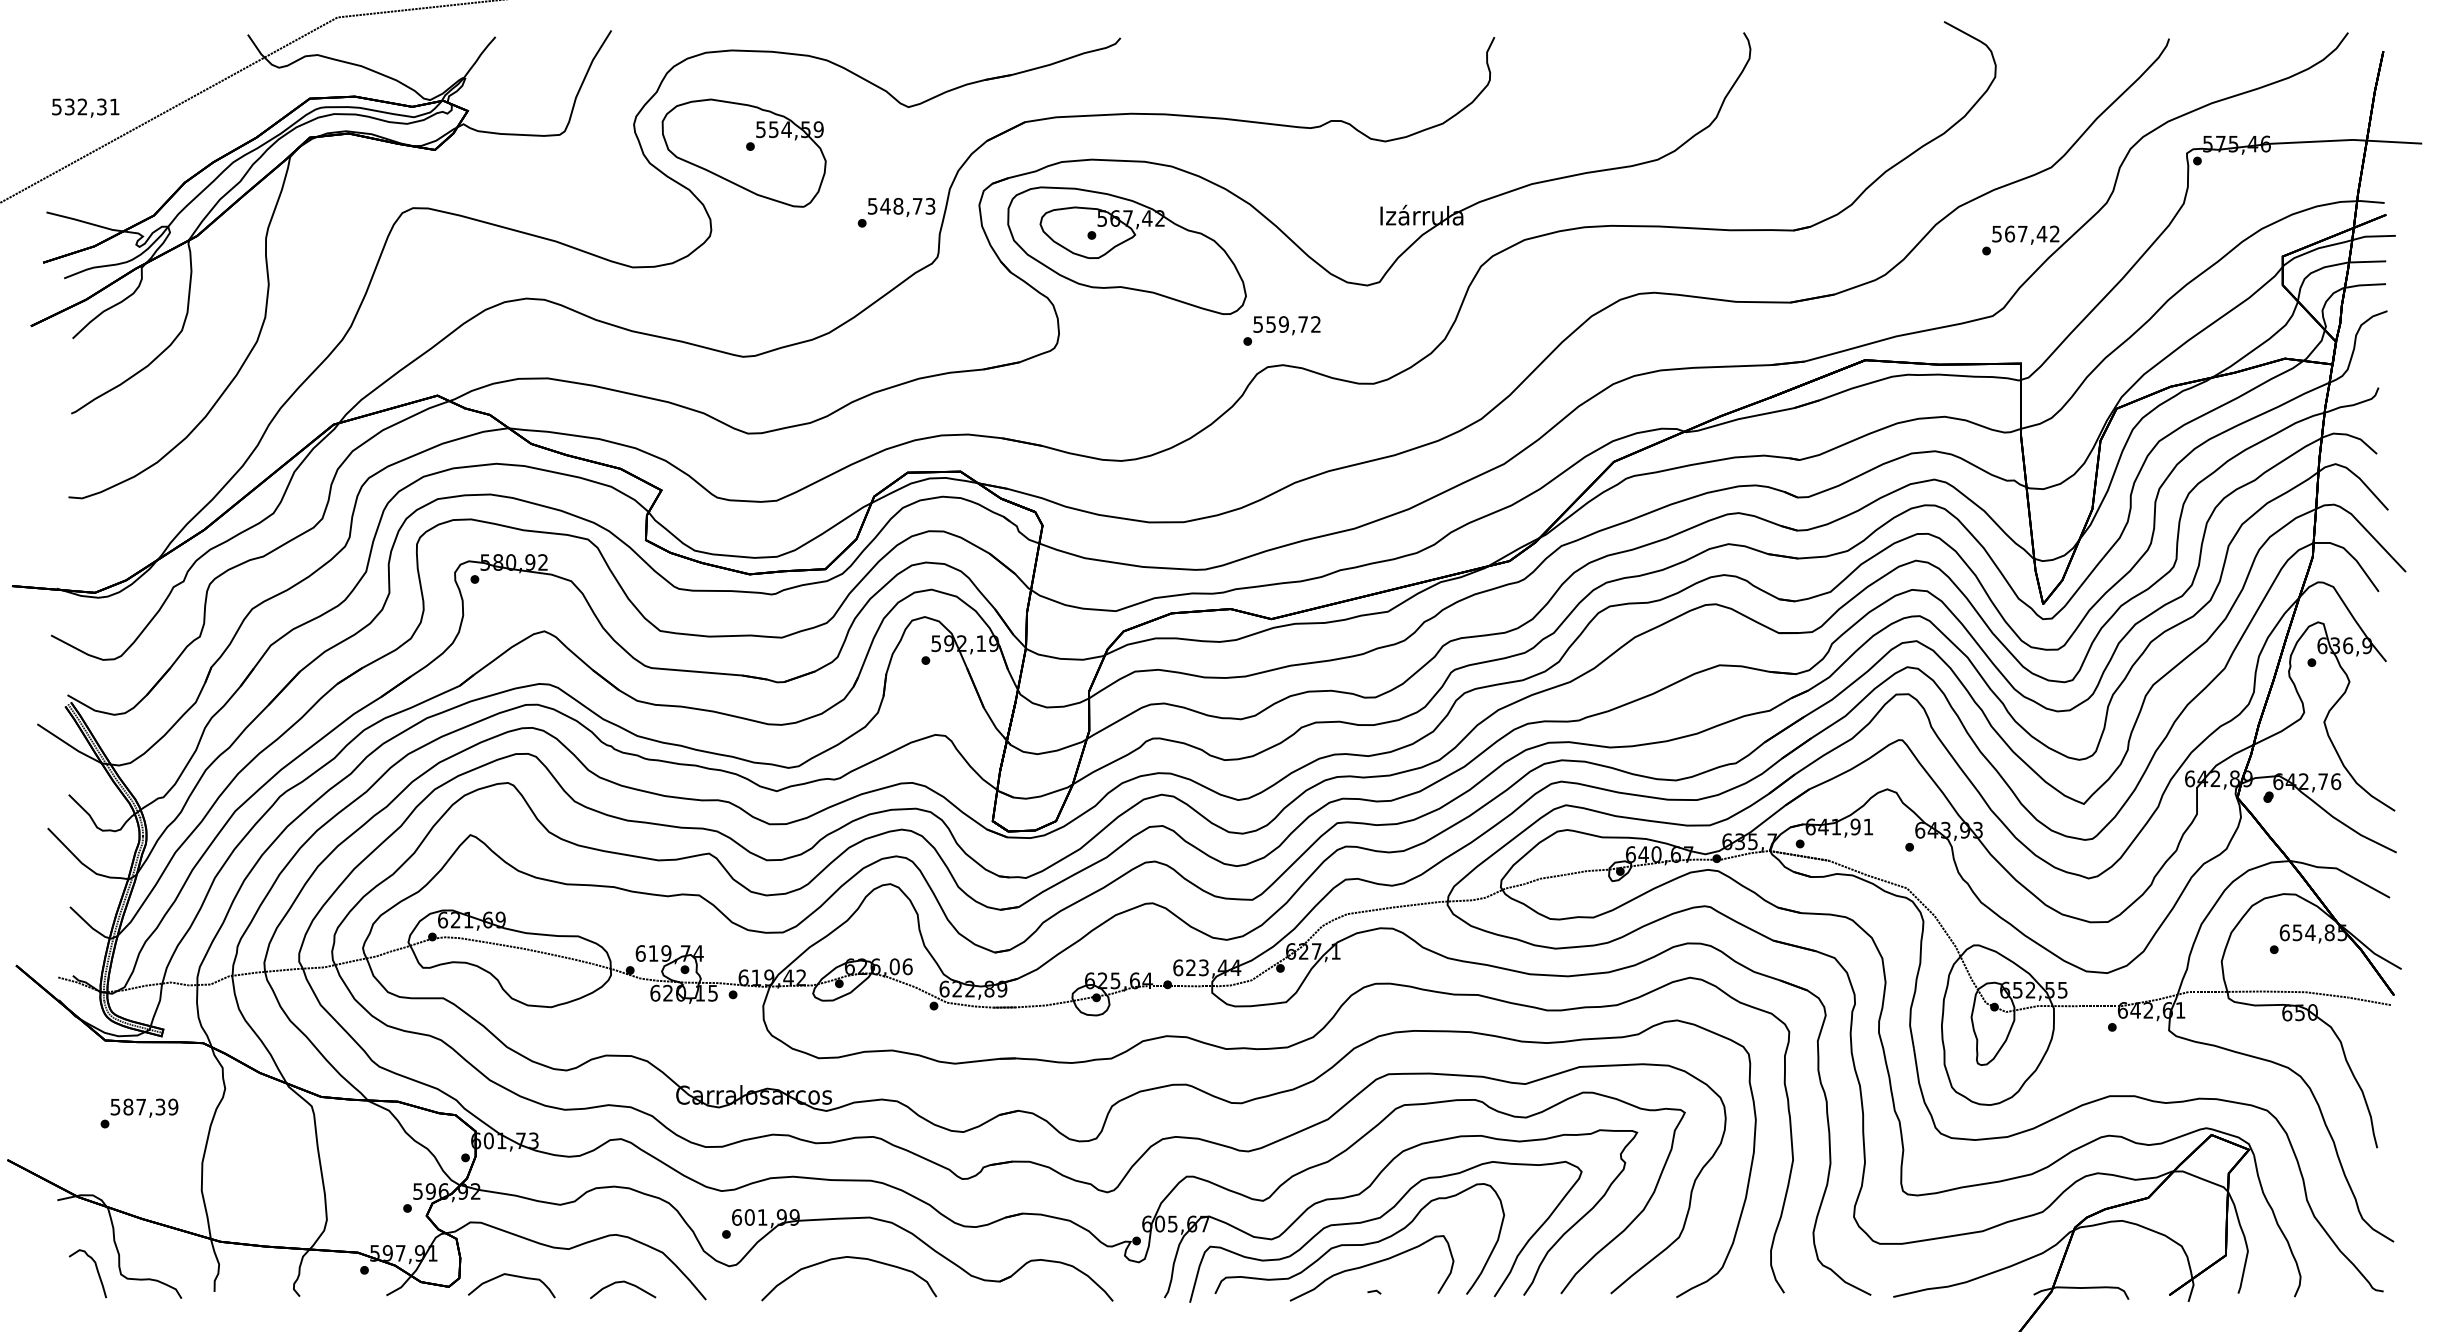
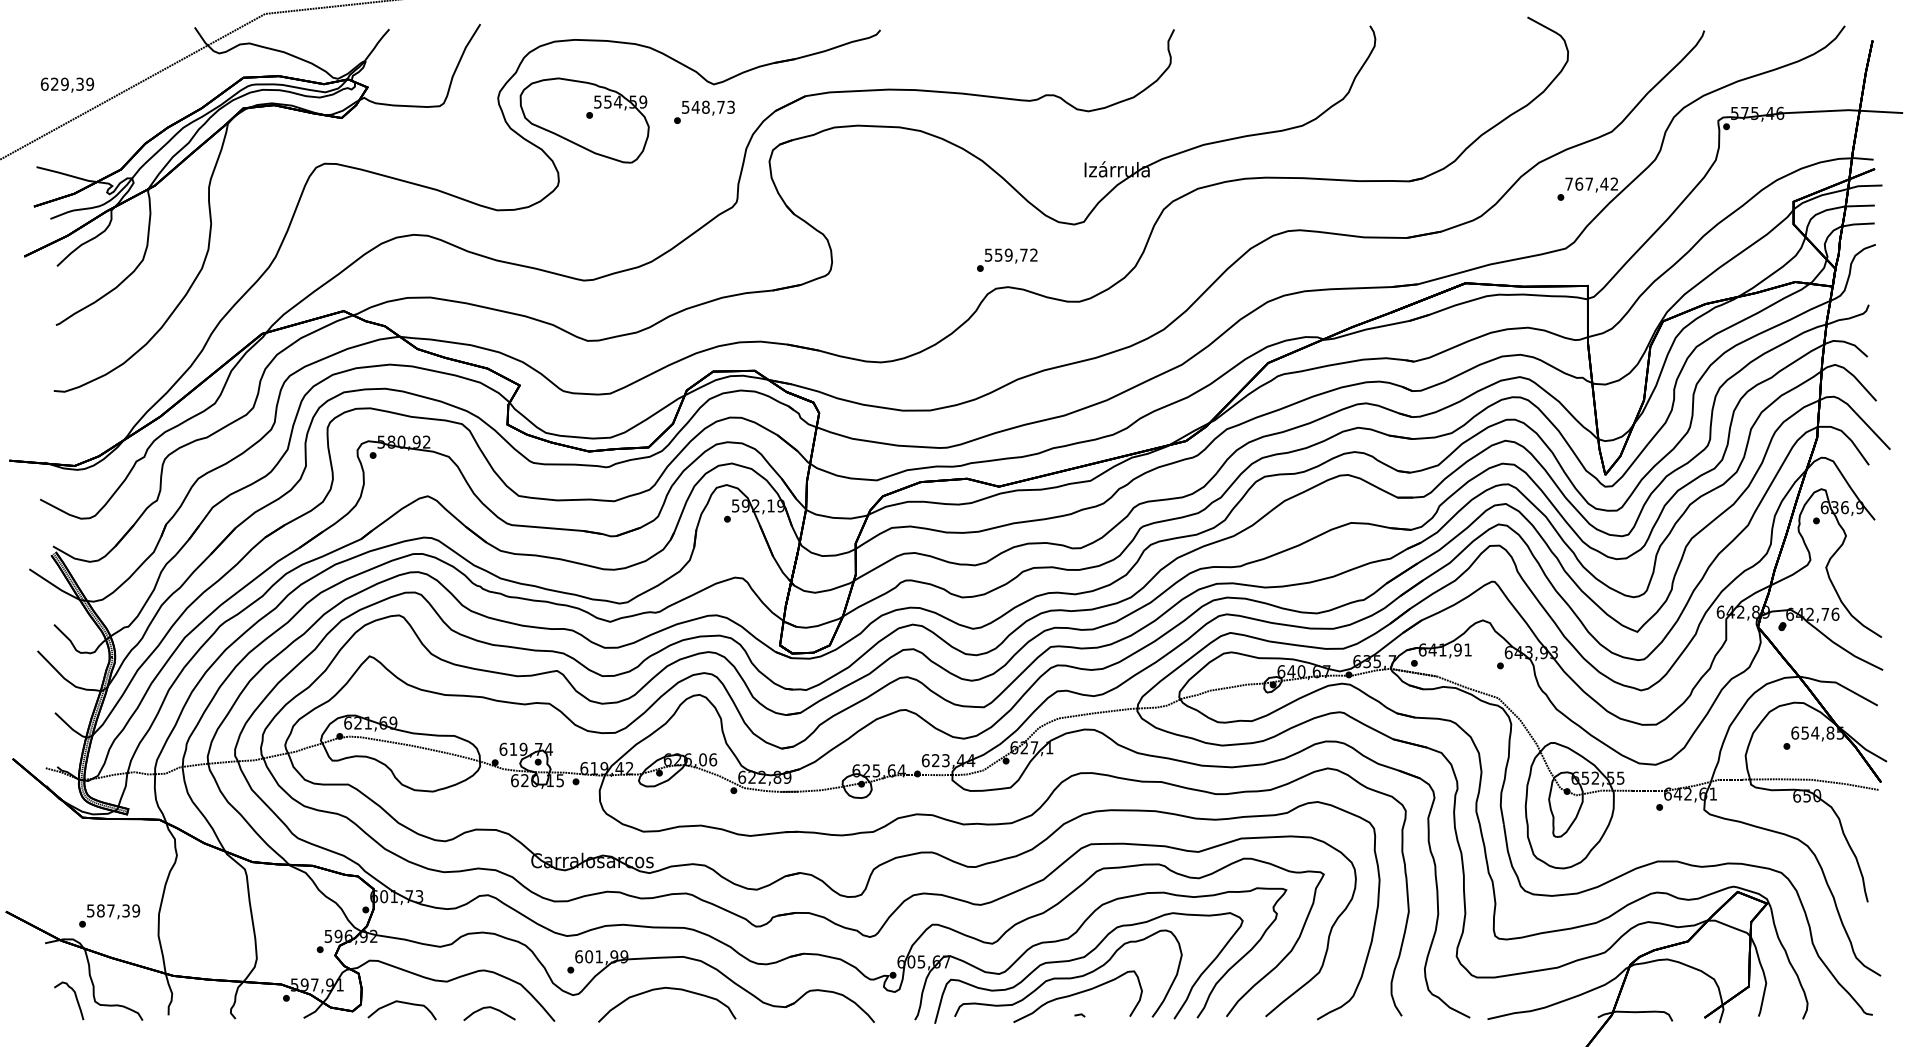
text: (85, 106) -> (67, 83), 532,31 -> 629,39
text: (896, 212) -> (704, 112), moved
text: (1996, 234) -> (1568, 184), 567,42 -> 767,42
part: (1126, 250) -> (885, 197), removed
text: (139, 1113) -> (109, 915), moved

